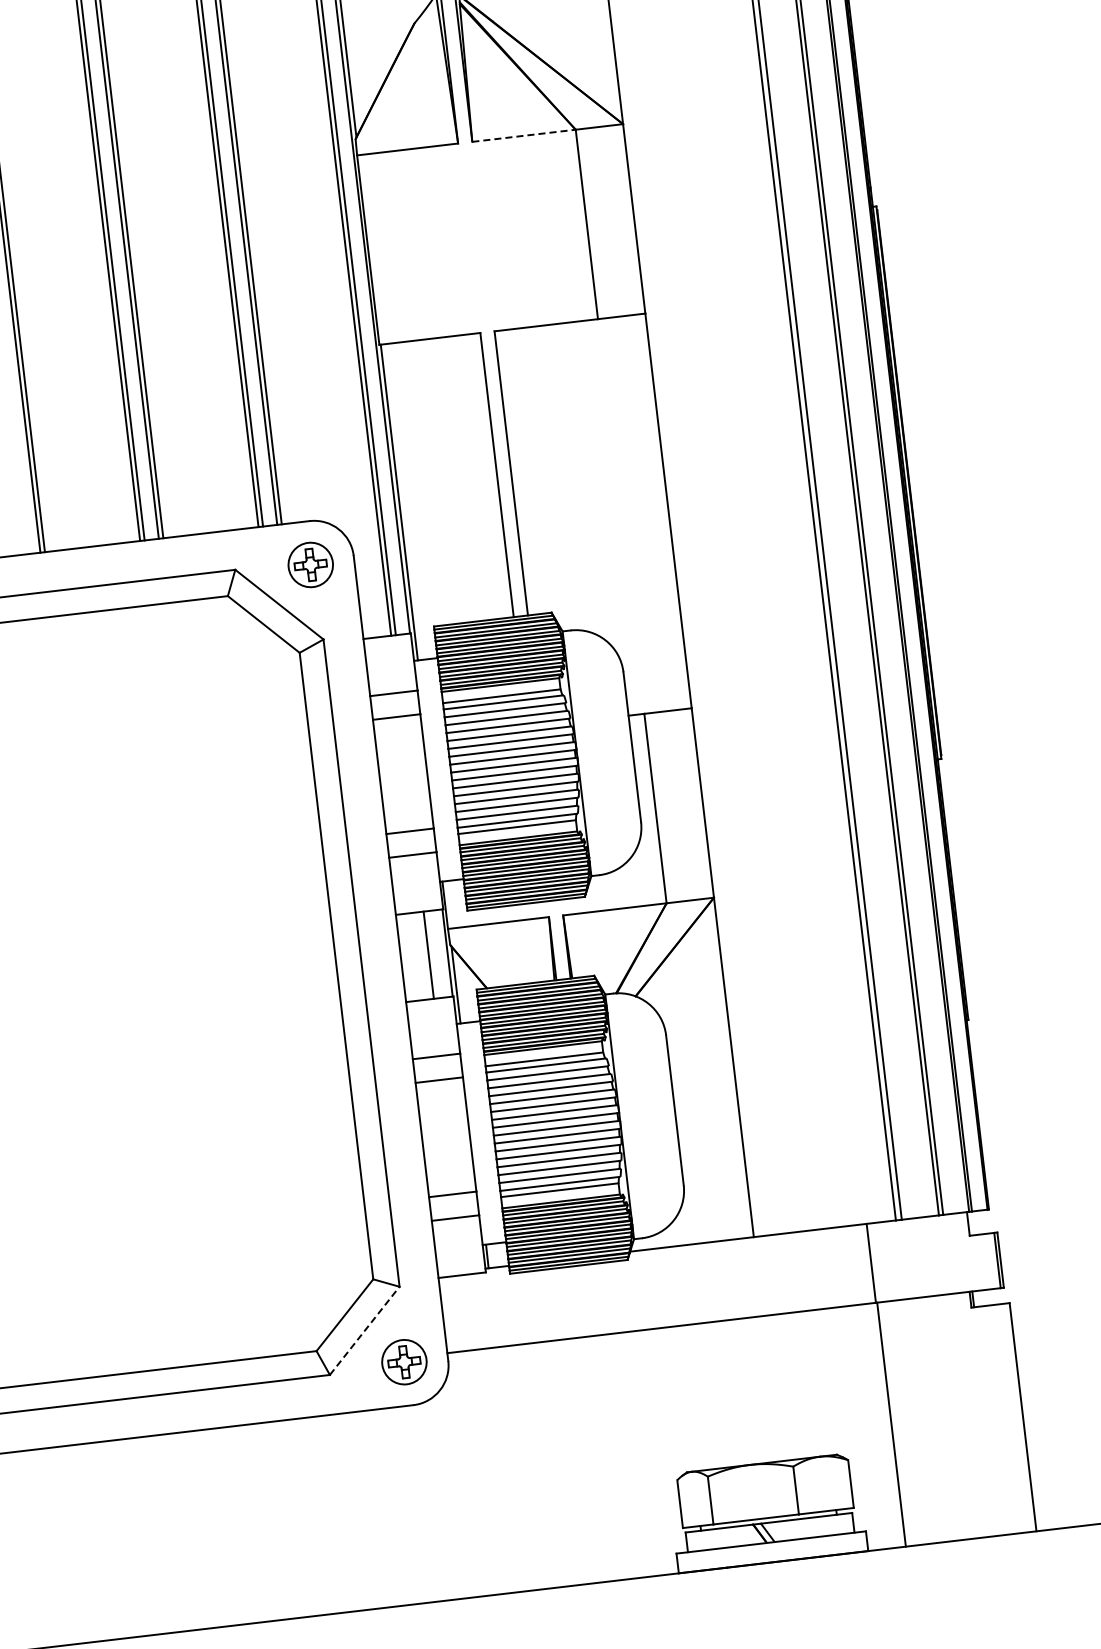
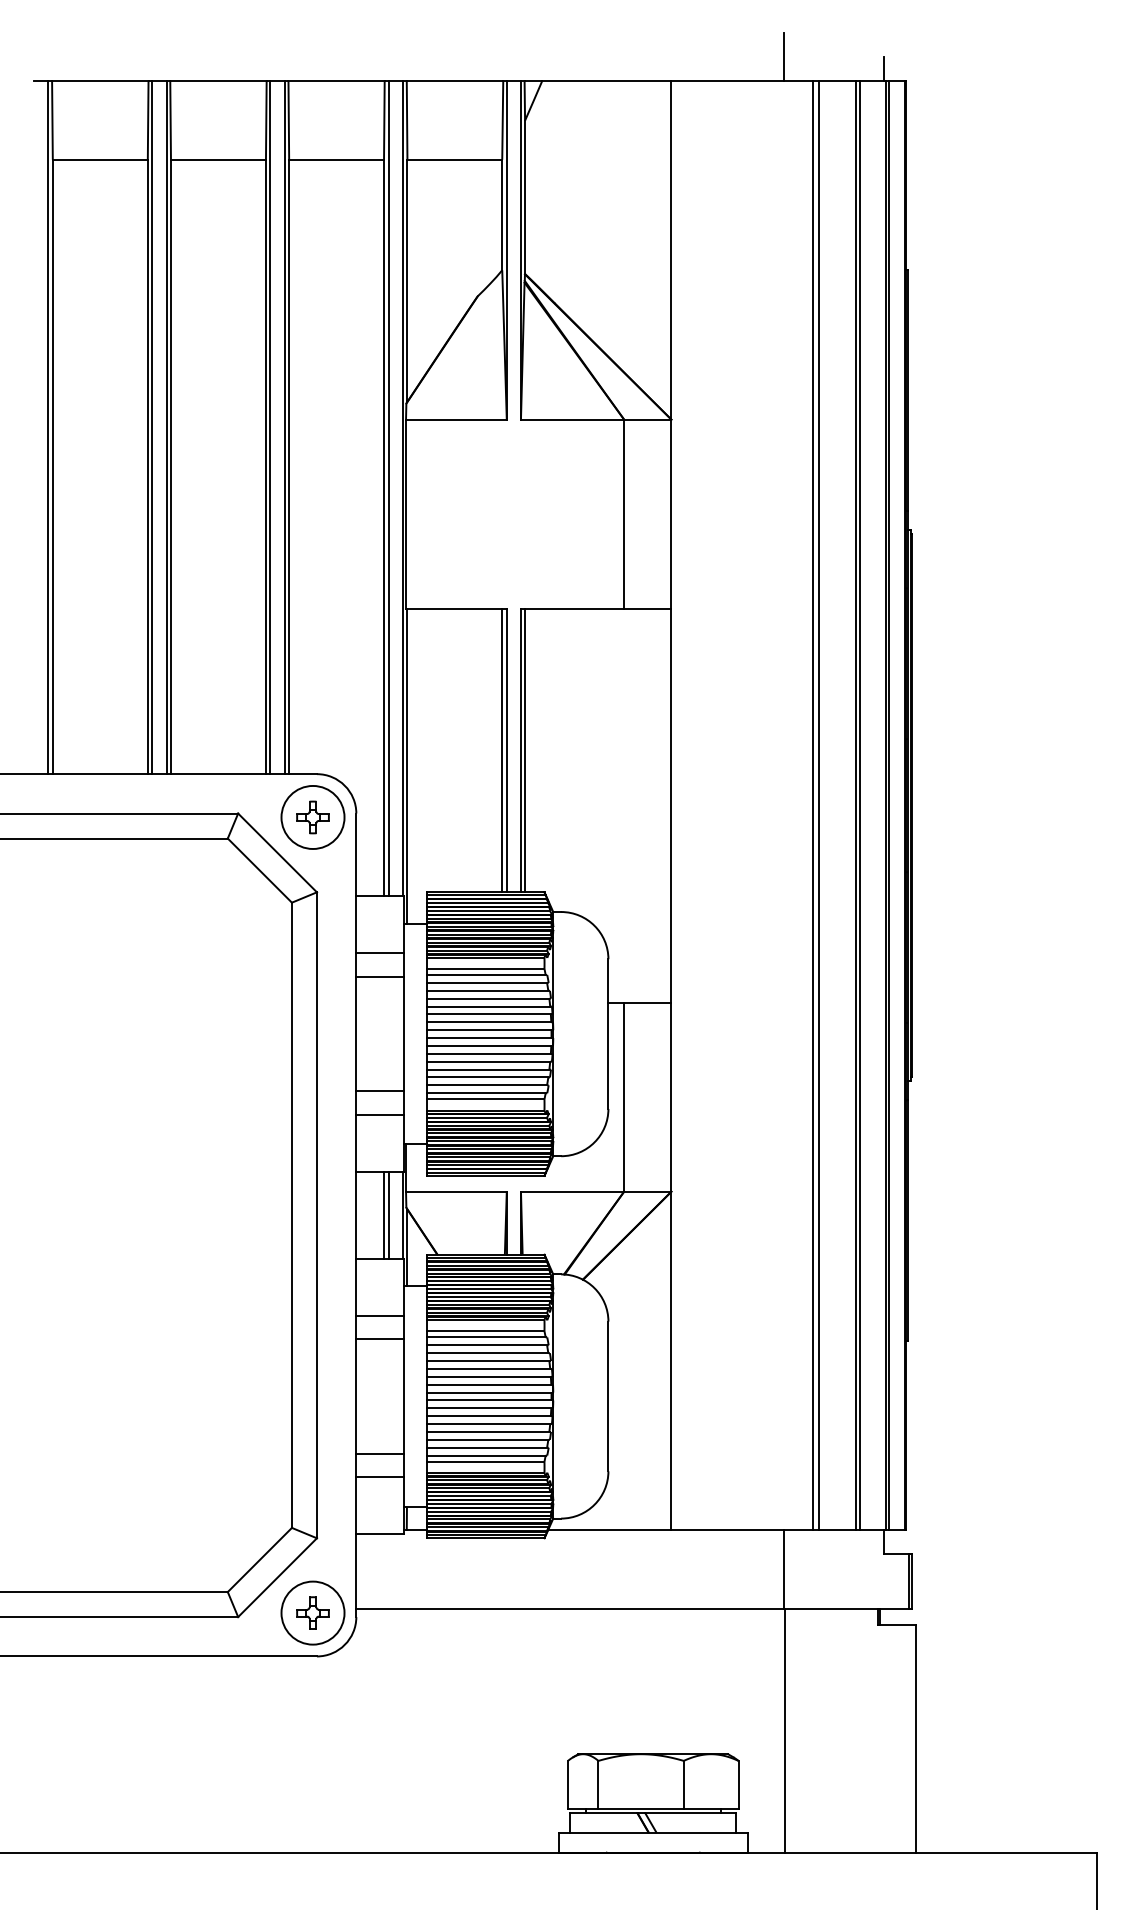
line: (523, 135) -> (572, 419), dashed -> solid
line: (515, 472) -> (525, 750), added
line: (492, 475) -> (502, 750), added
circle: (310, 564) -> (312, 816), size x1.43
line: (433, 953) -> (388, 1214), added
line: (364, 1330) -> (277, 1577), dashed -> solid
circle: (403, 1361) -> (312, 1612), size x1.43

